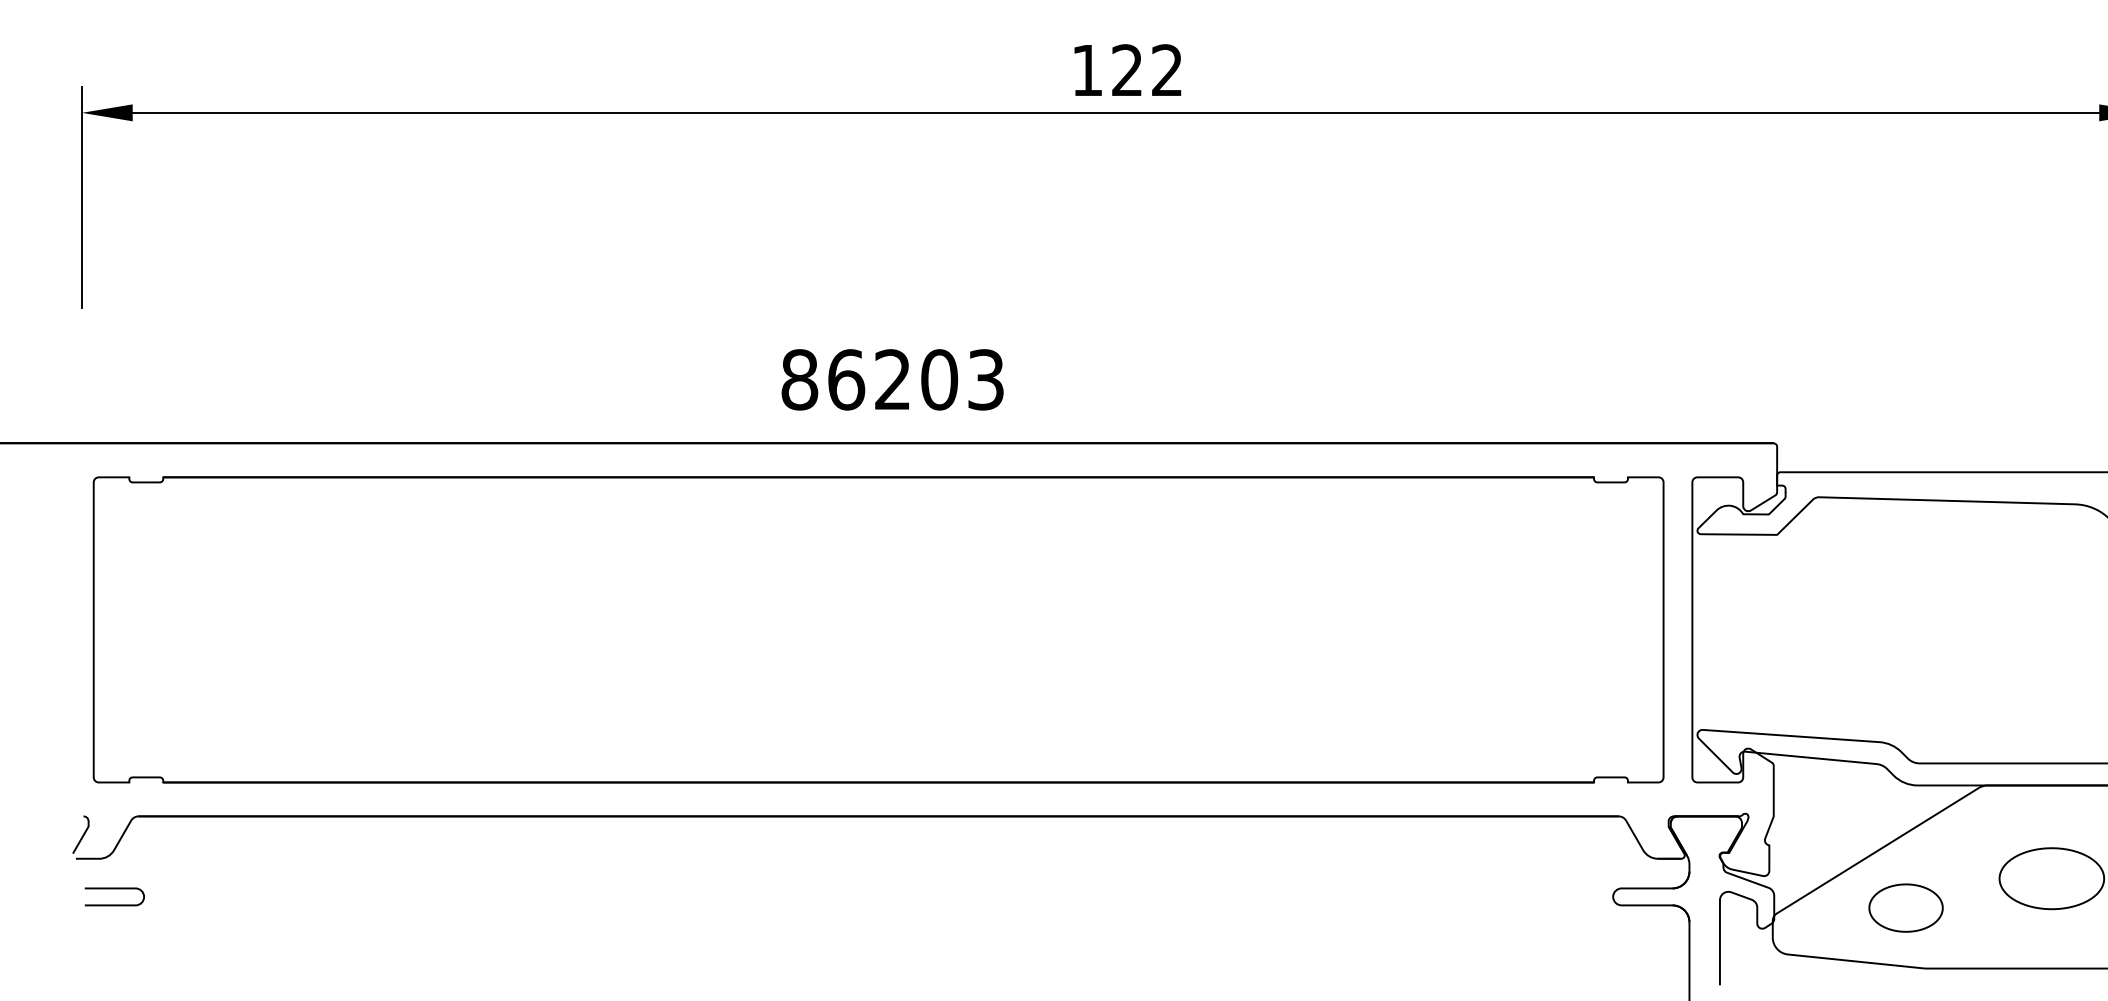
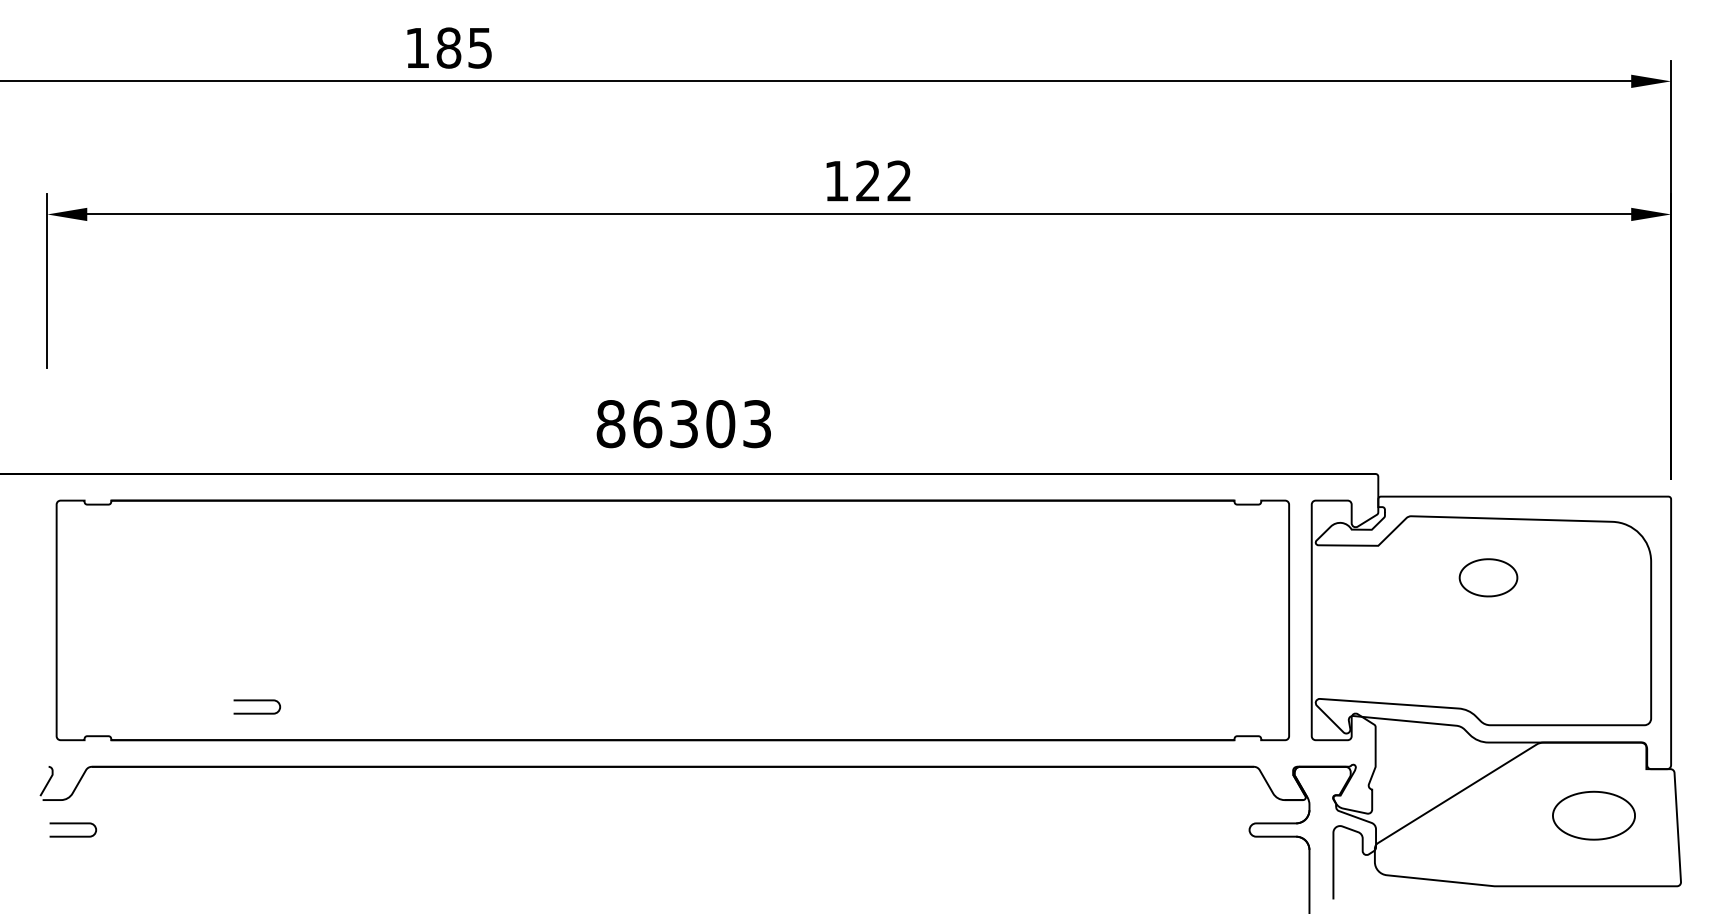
text: (892, 380) -> (683, 424), 86203 -> 86303
curve: (349, 733) -> (257, 701), added
part: (1906, 907) -> (1488, 577), moved

